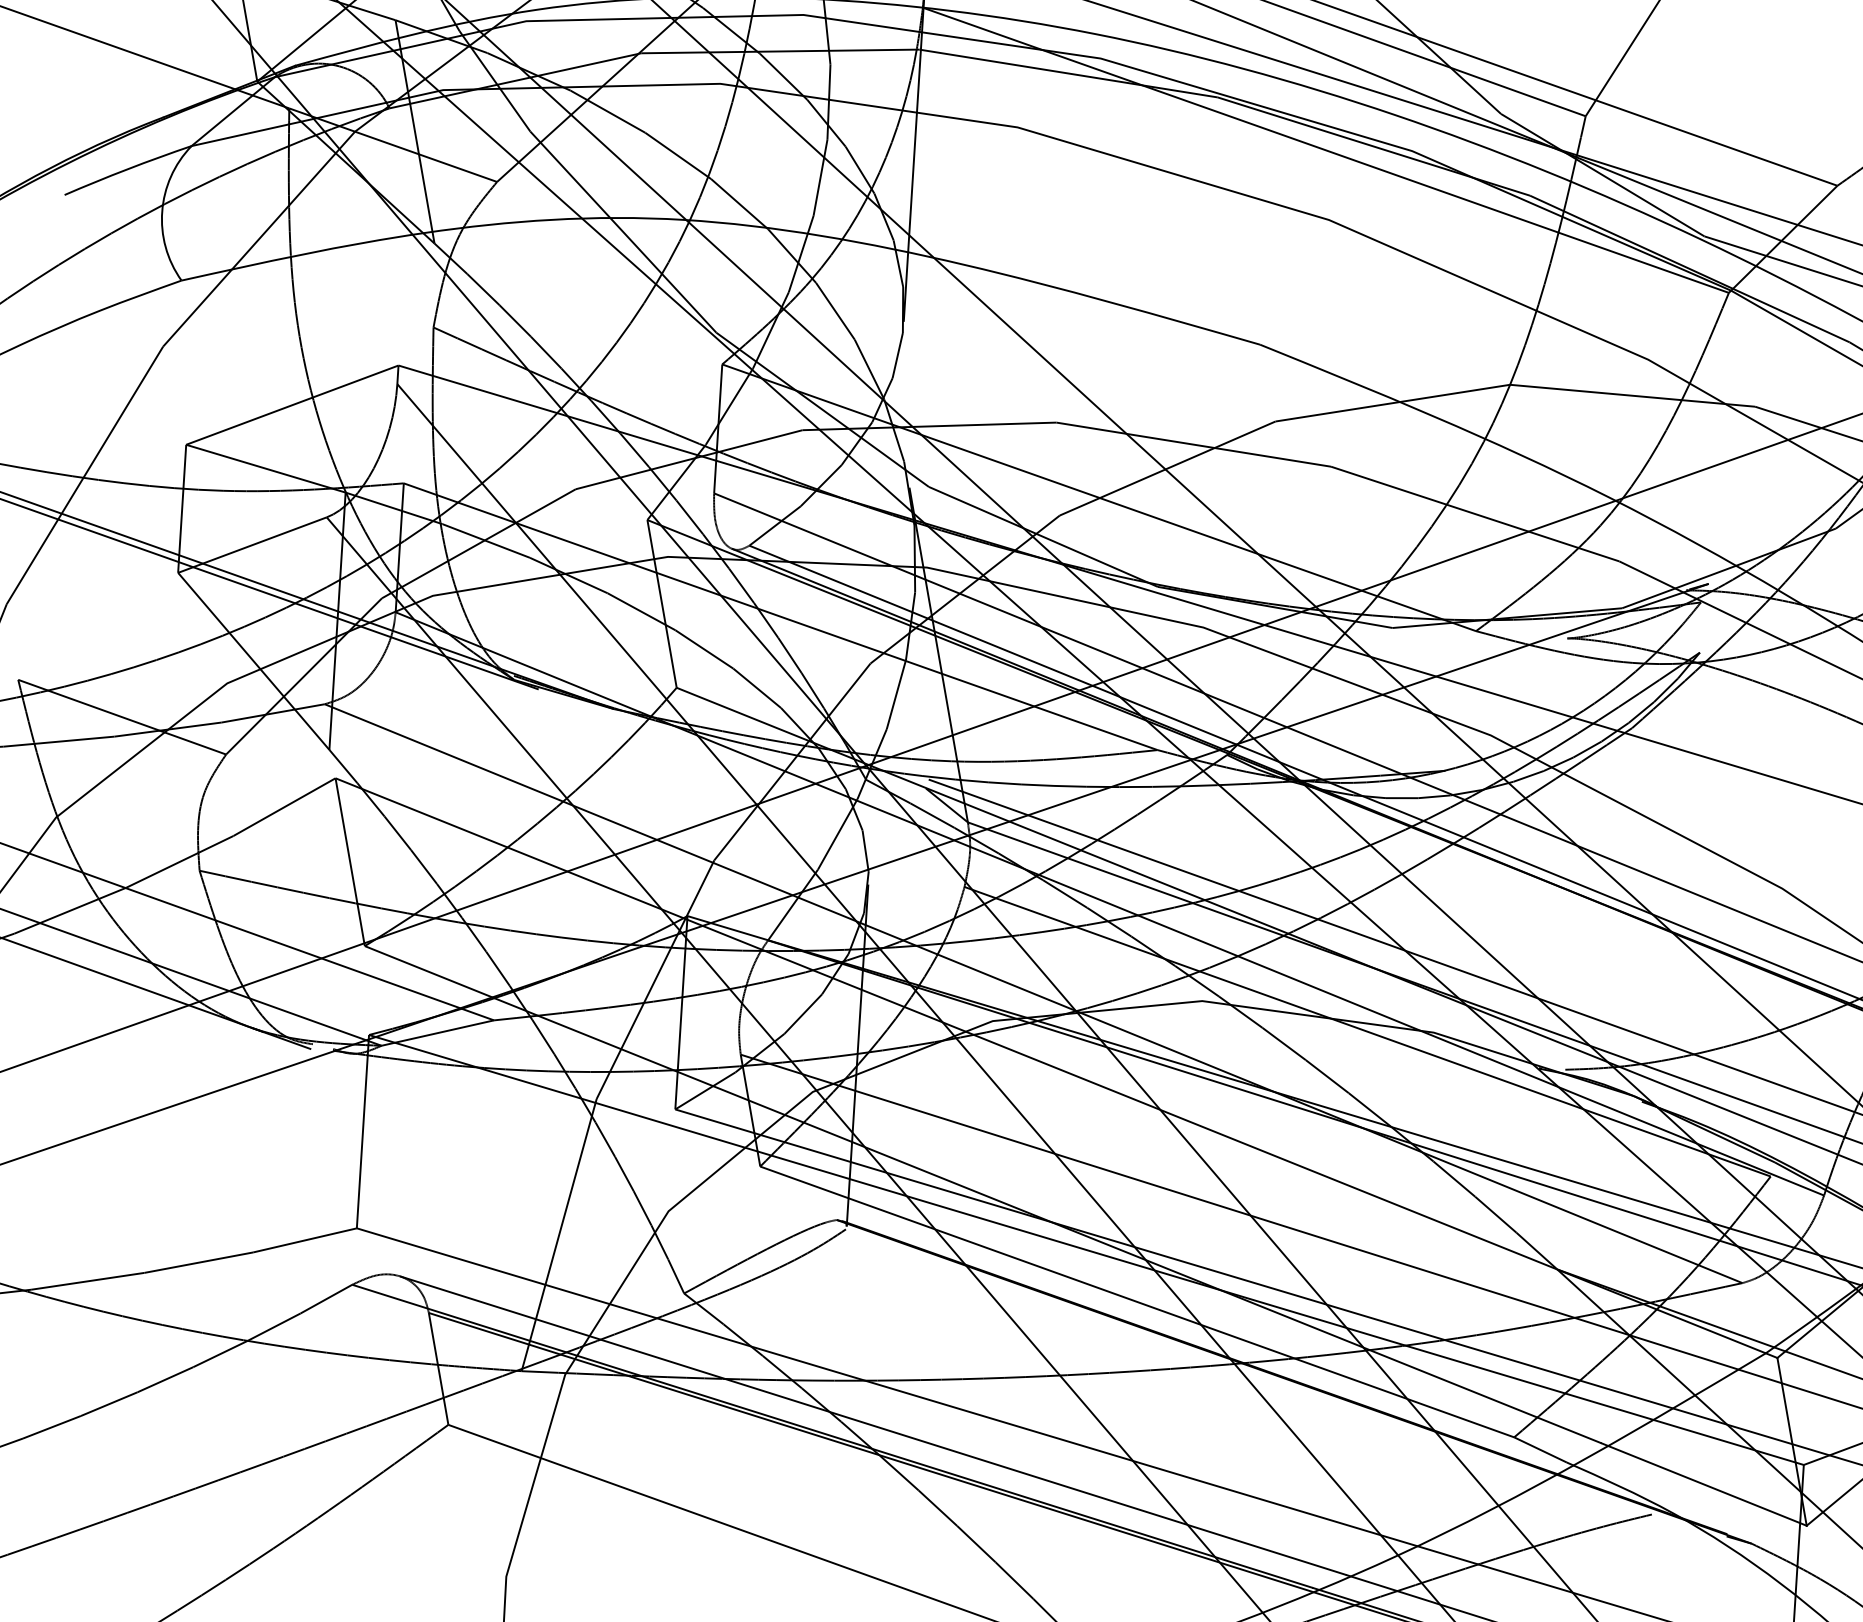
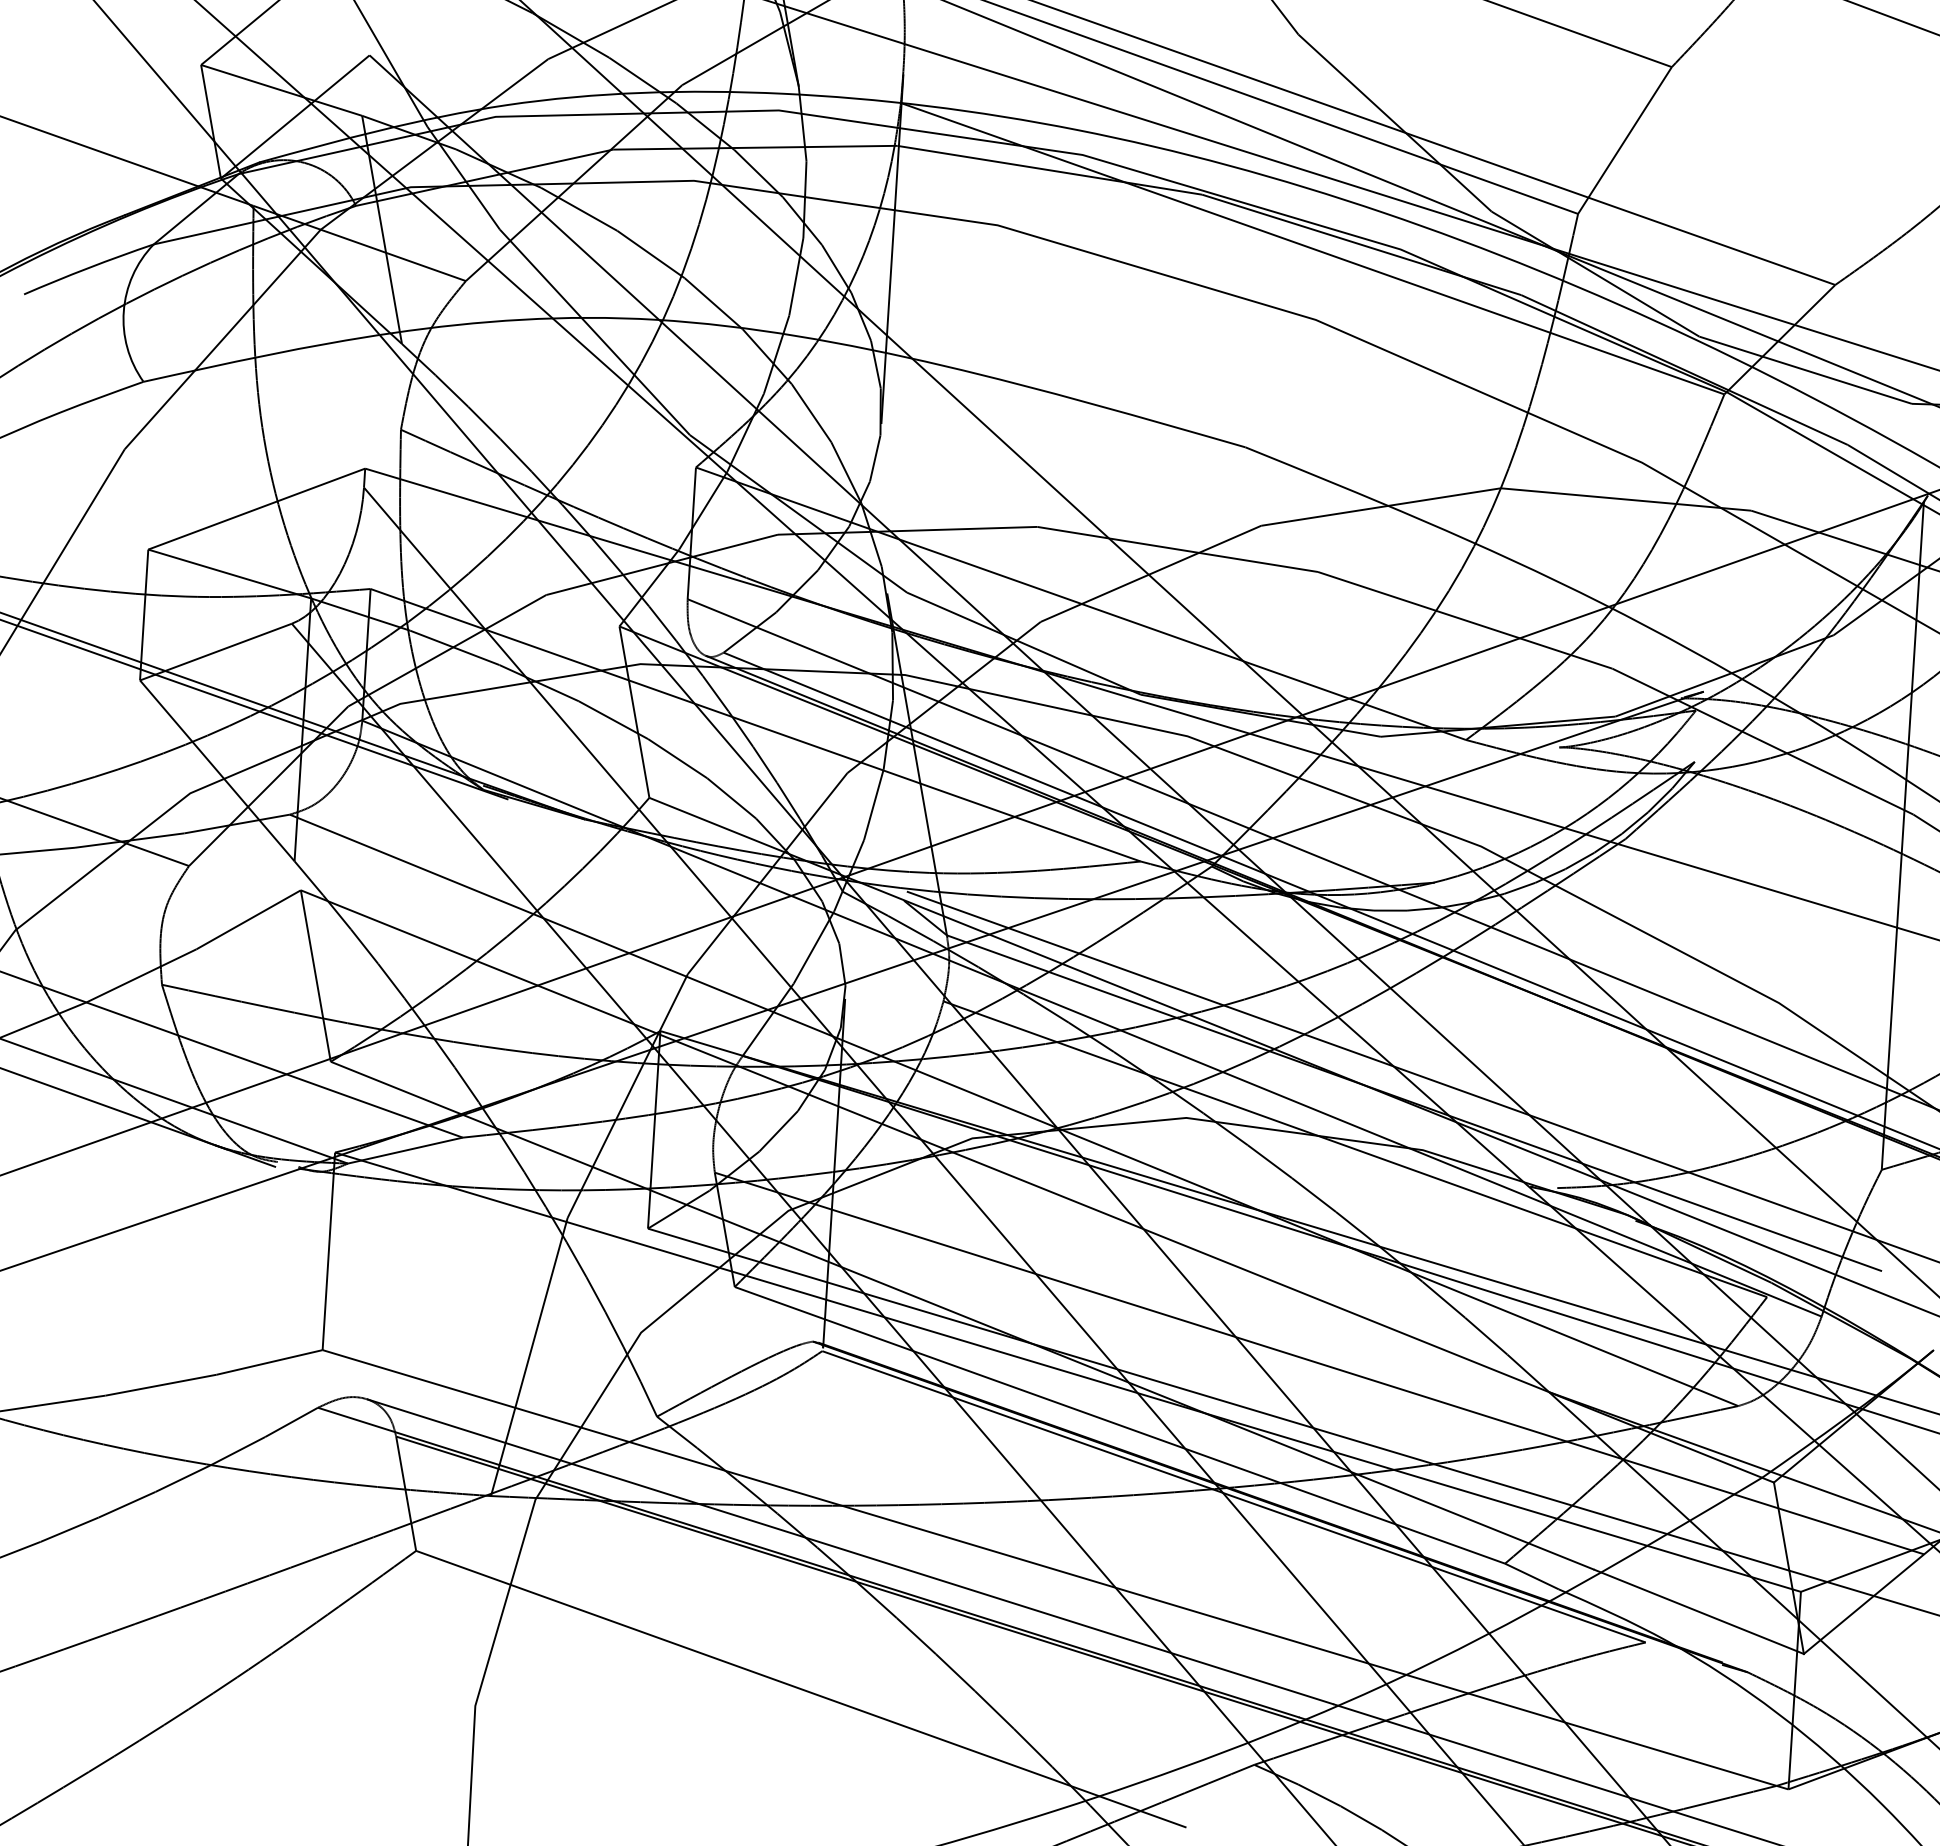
line: (1248, 1371) -> (1233, 1496), added

